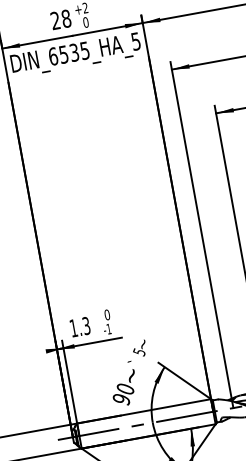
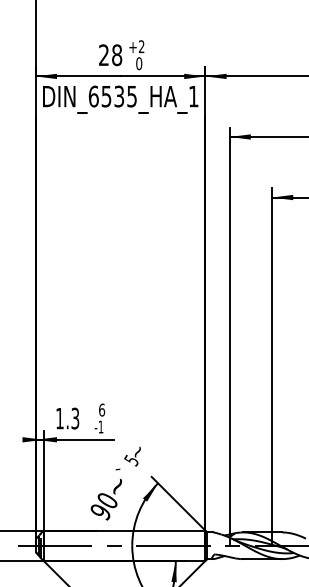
text: (135, 41) -> (193, 96), DIN_6535_HA_5 -> DIN_6535_HA_1
text: (107, 314) -> (102, 409), 0 -> 6

